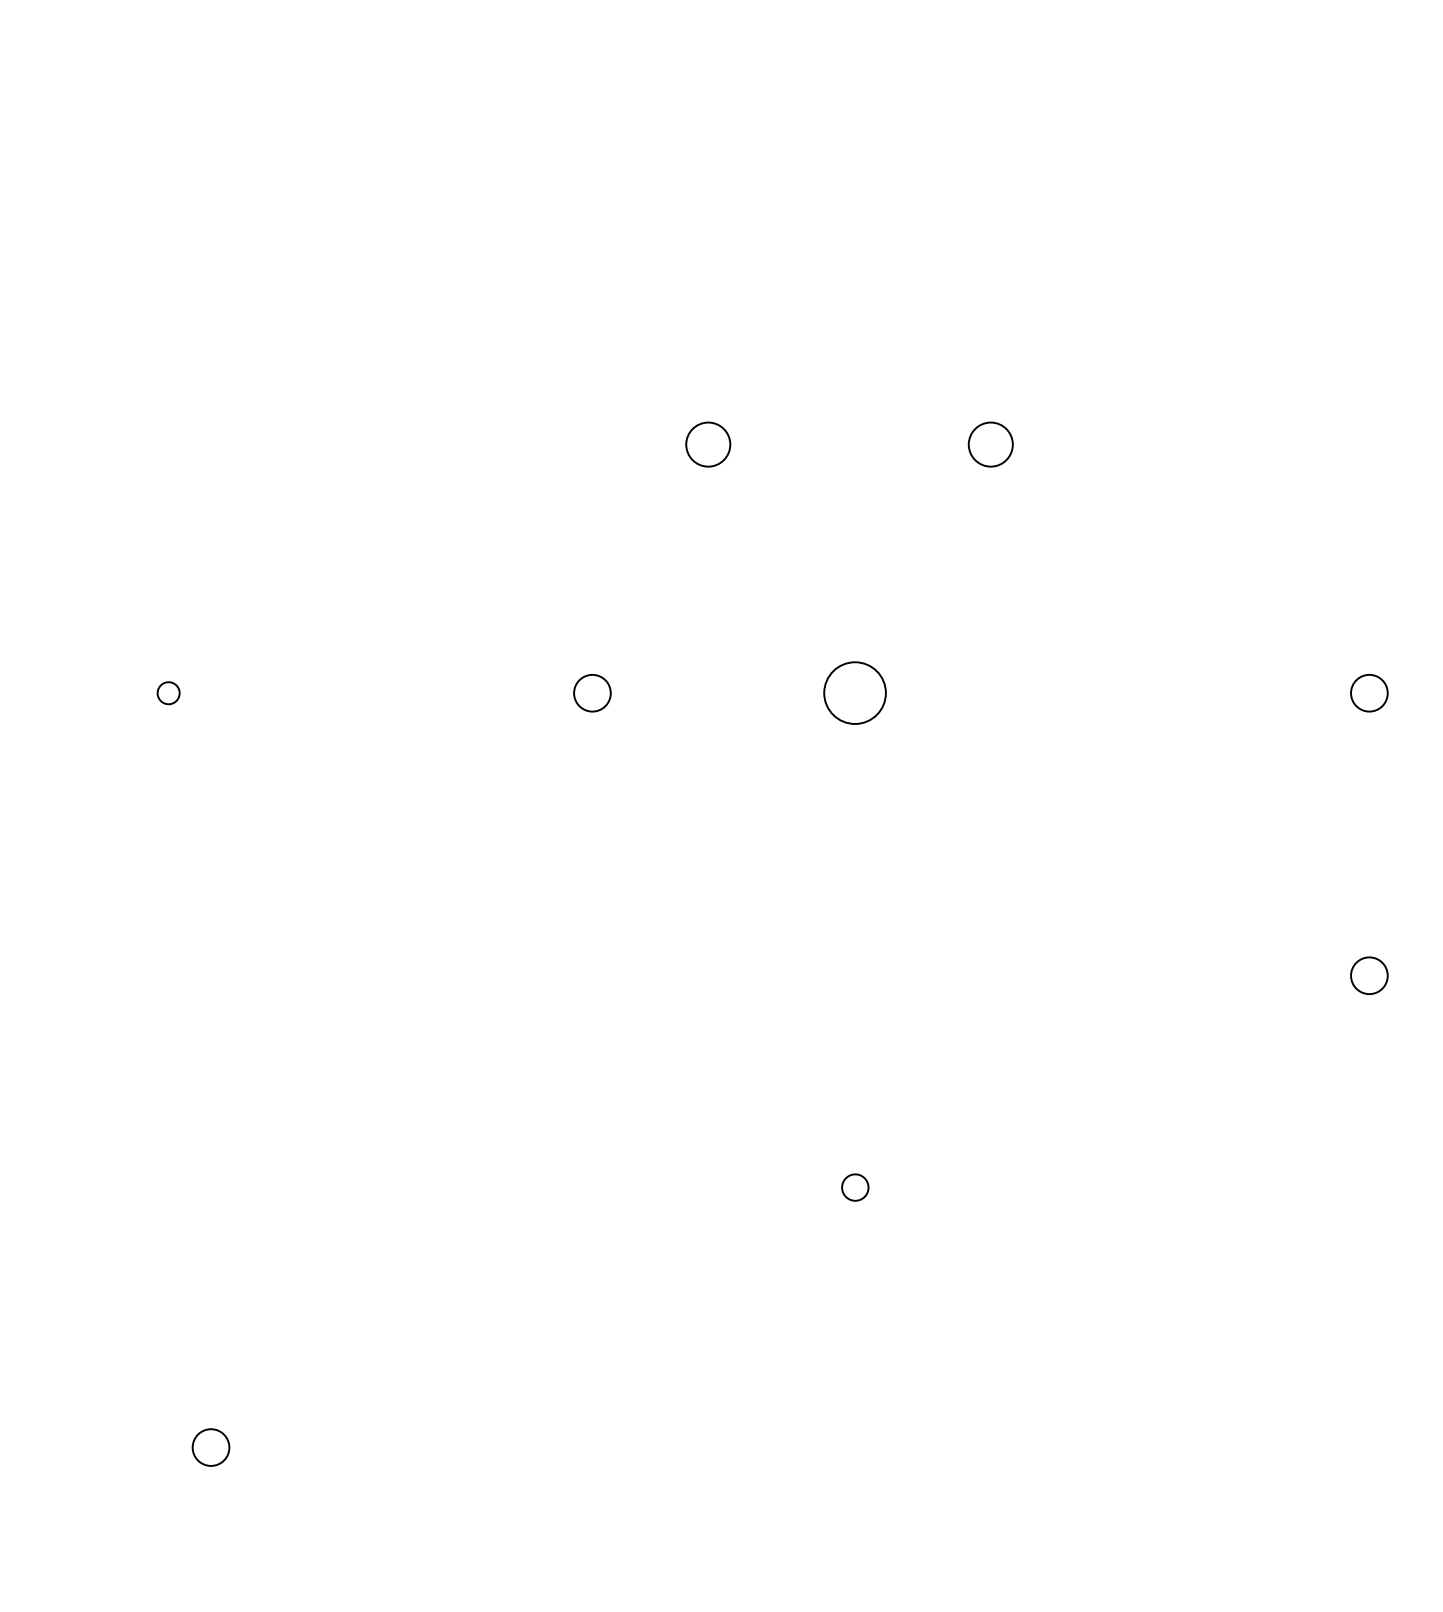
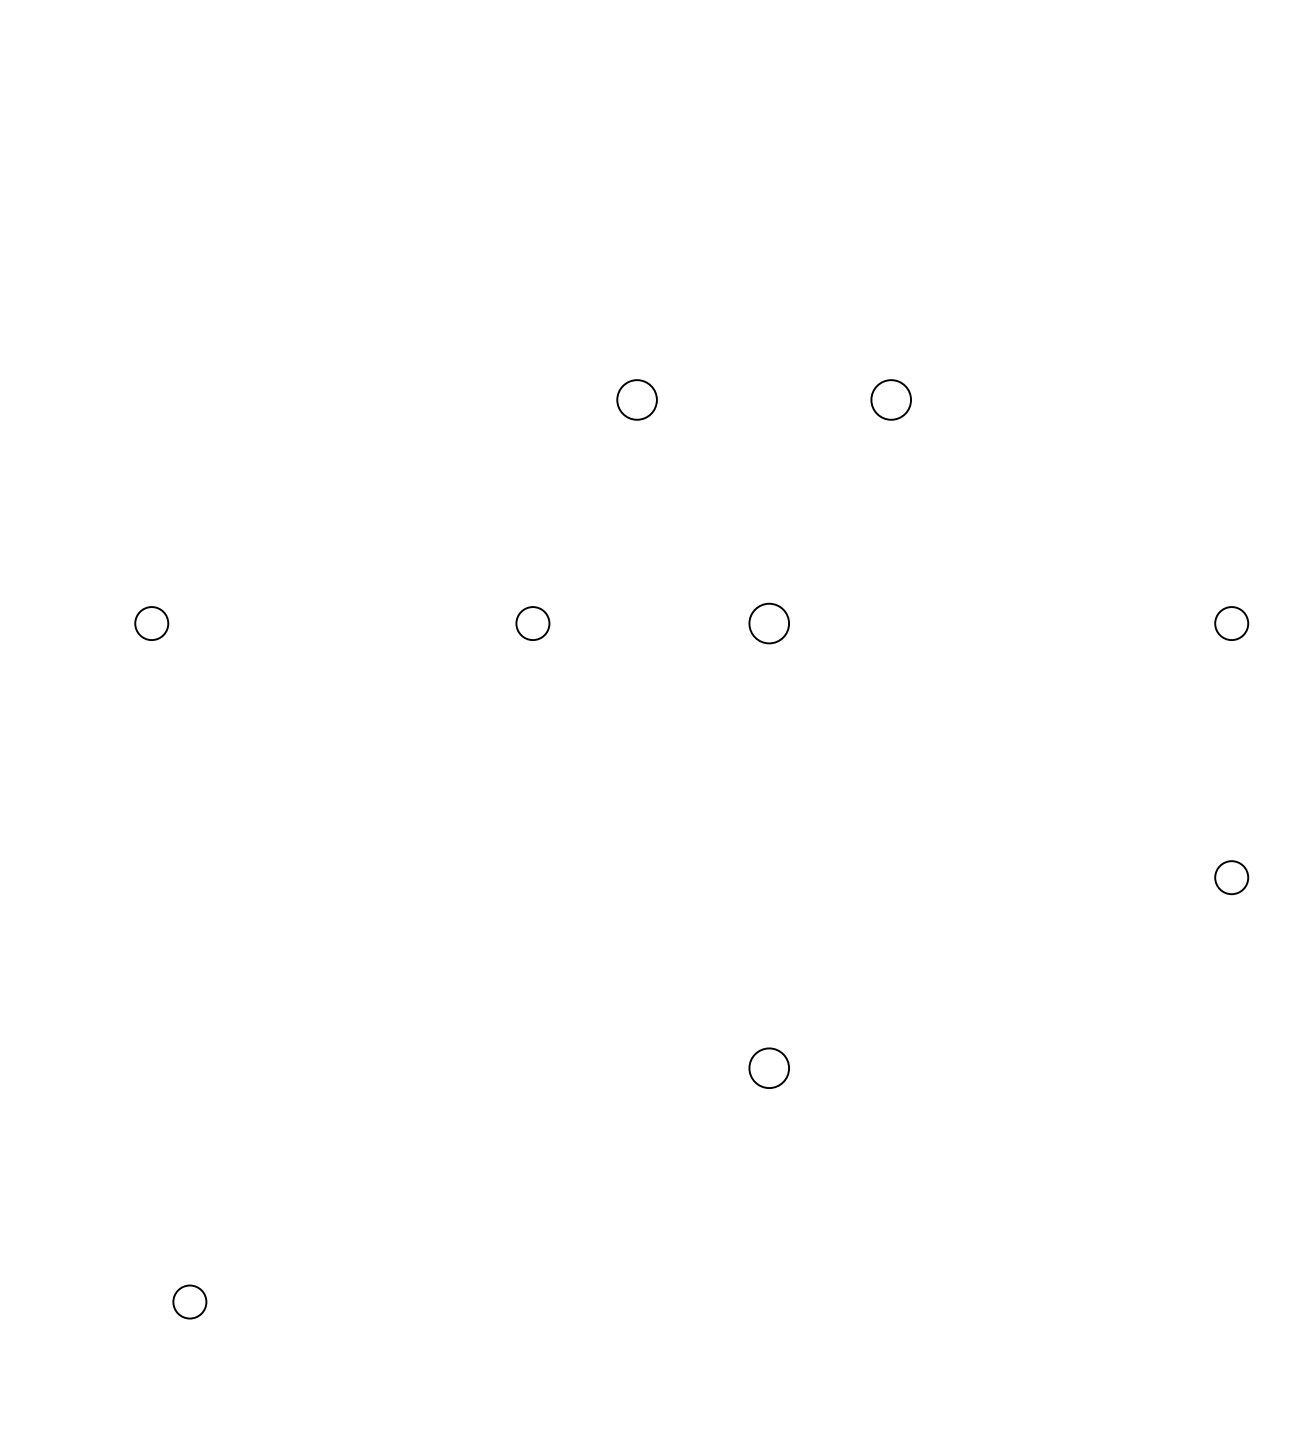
circle: (168, 692) -> (151, 622), size x1.67
circle: (855, 693) -> (769, 623), size x0.71
circle: (855, 1187) -> (769, 1068), size x1.67

